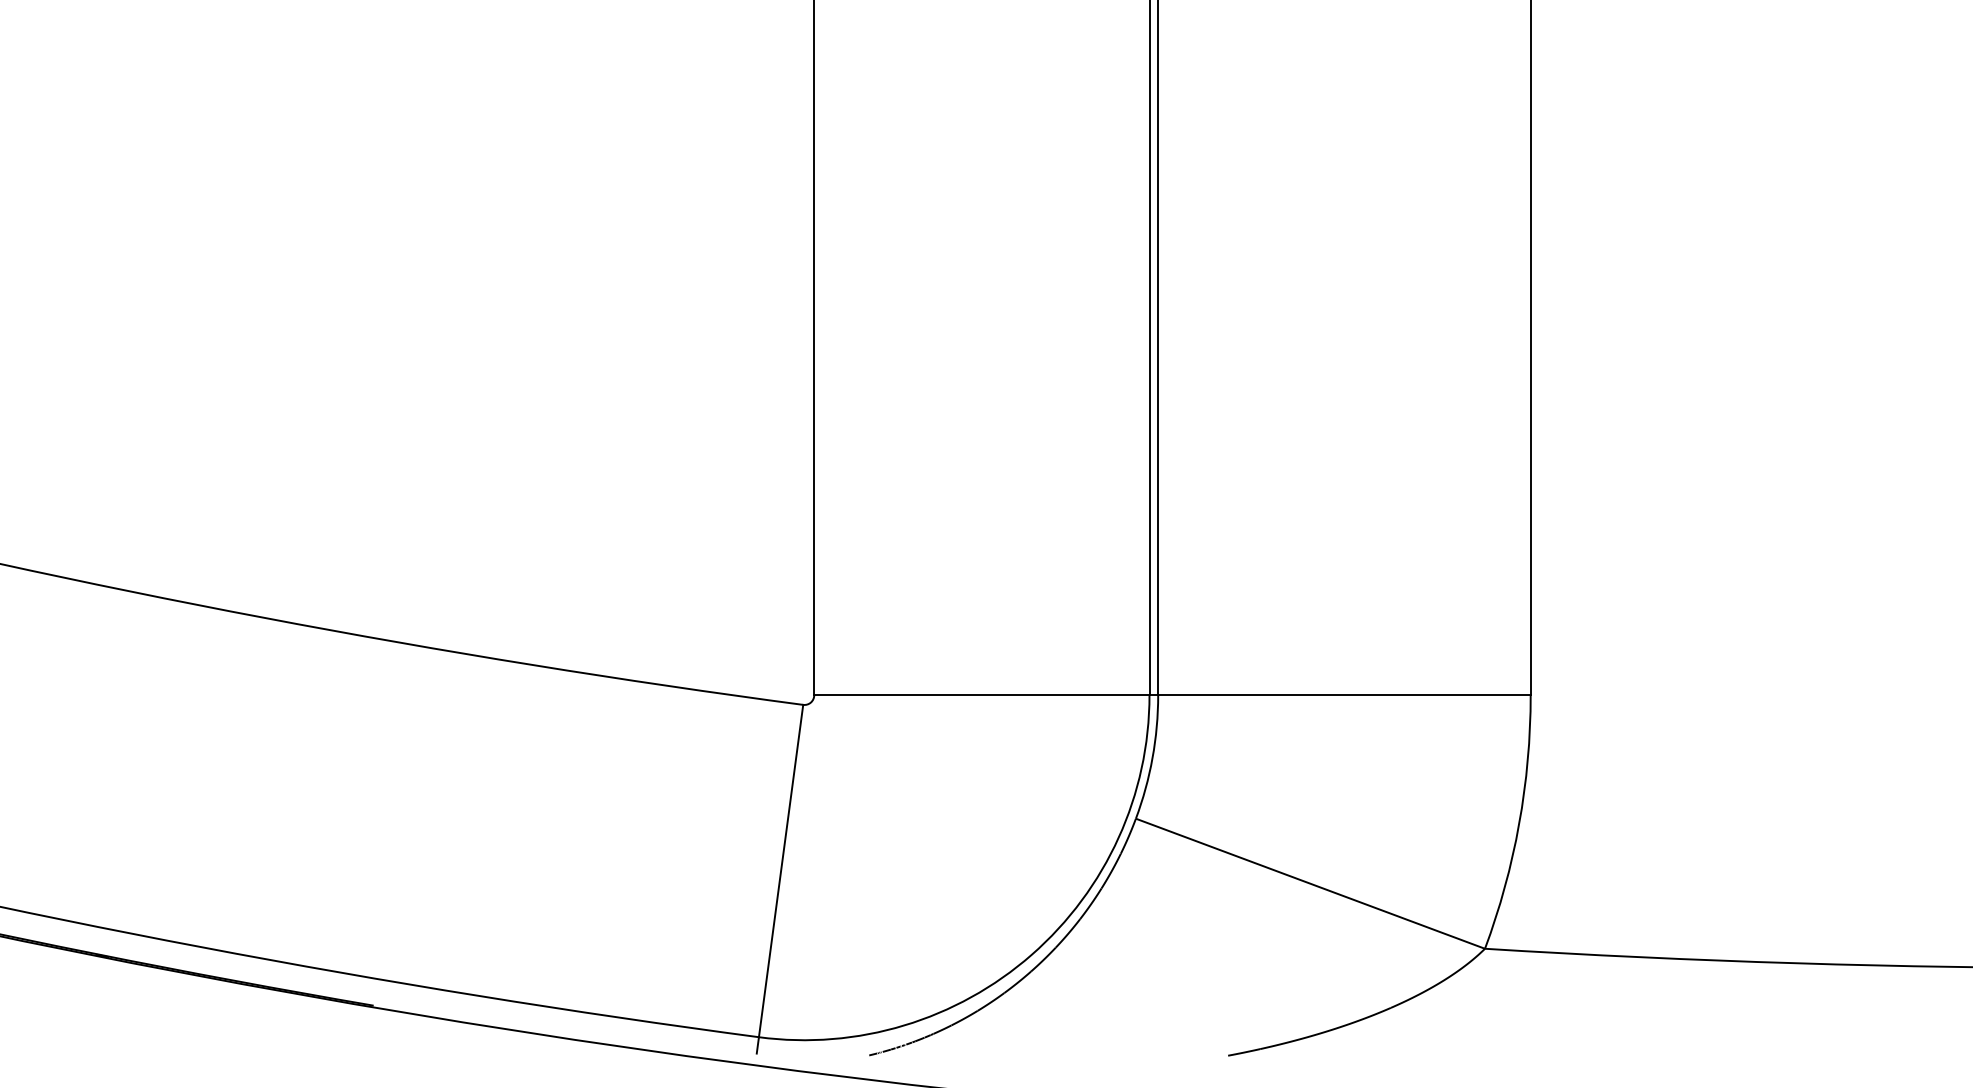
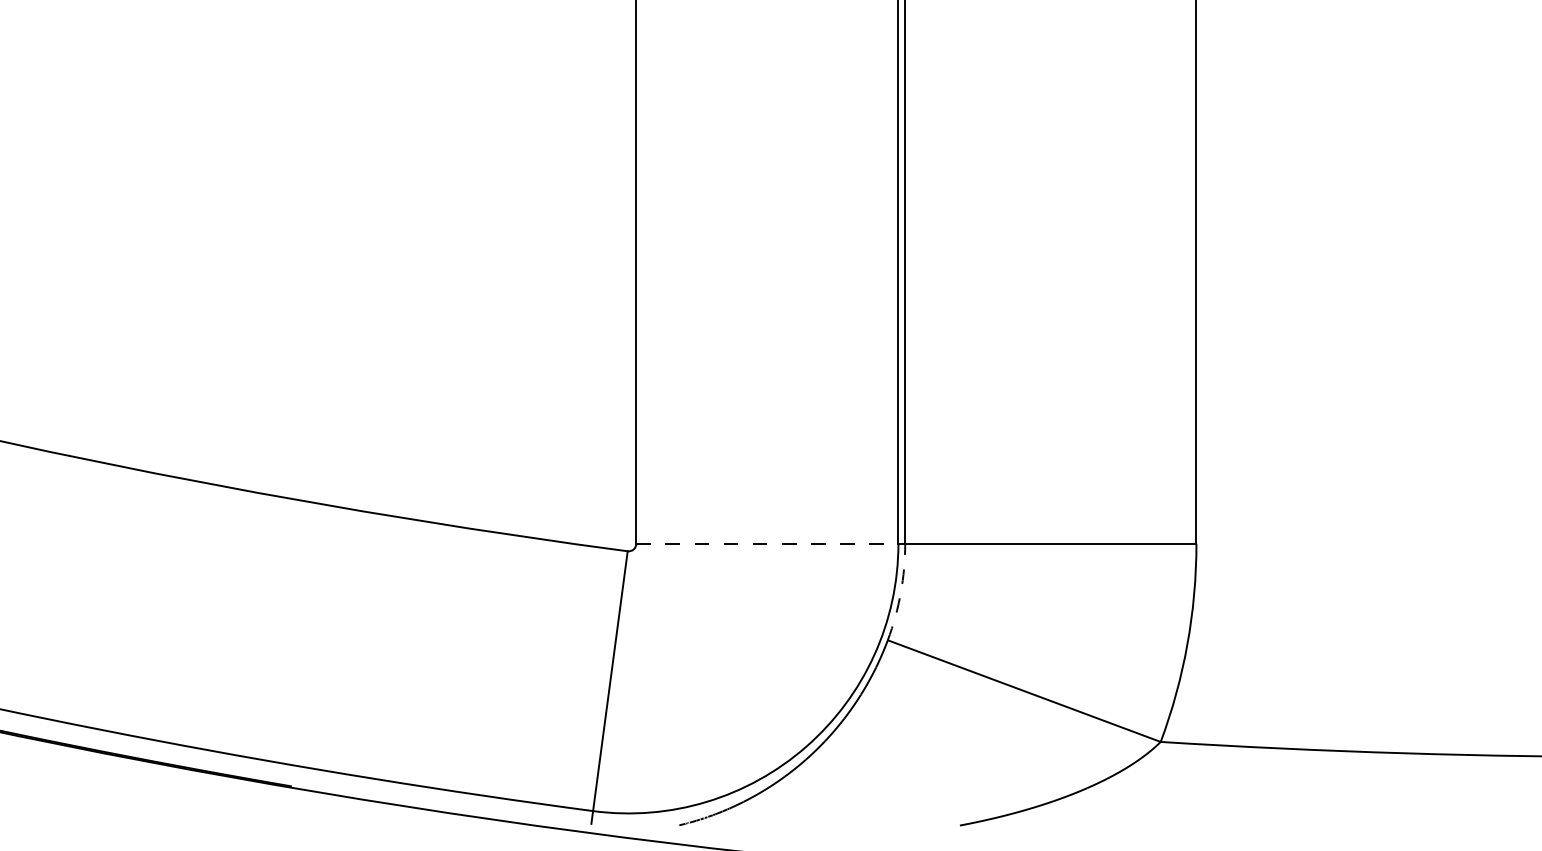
line: (981, 695) -> (767, 543), solid -> dashed
arc: (1152, 757) -> (900, 592), solid -> dashed

